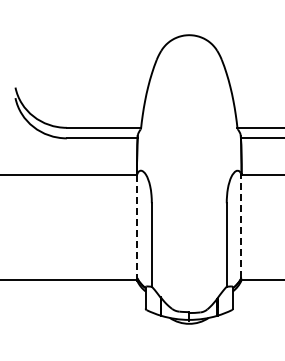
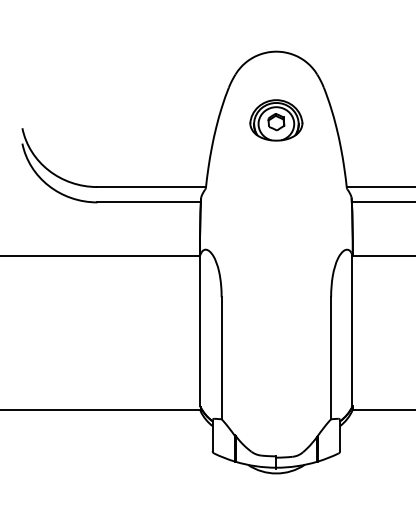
part: (189, 81) -> (276, 119), added
line: (241, 225) -> (352, 329), dashed -> solid
line: (137, 226) -> (200, 331), dashed -> solid

